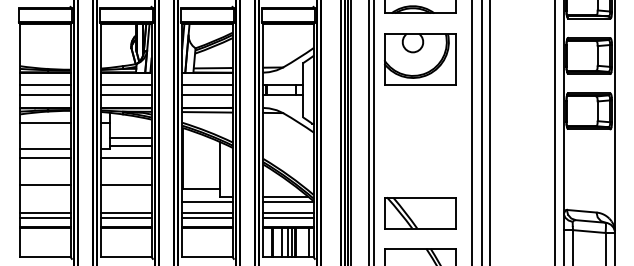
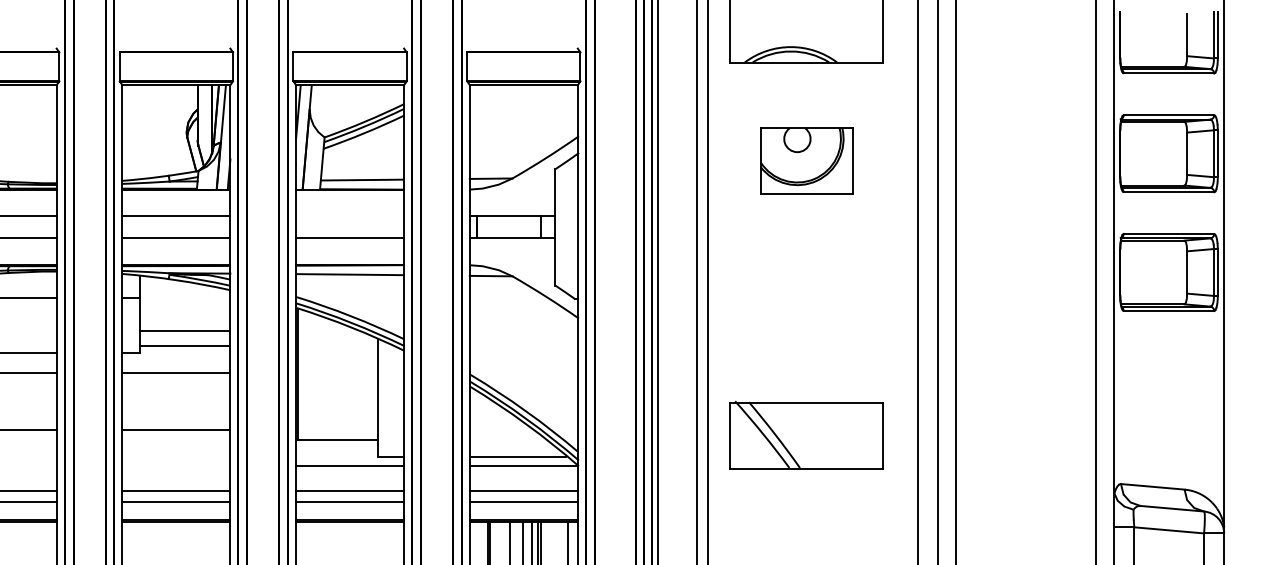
part: (420, 59) -> (807, 161), size x0.6
line: (207, 85) -> (350, 217), removed
part: (420, 213) -> (807, 435), moved

